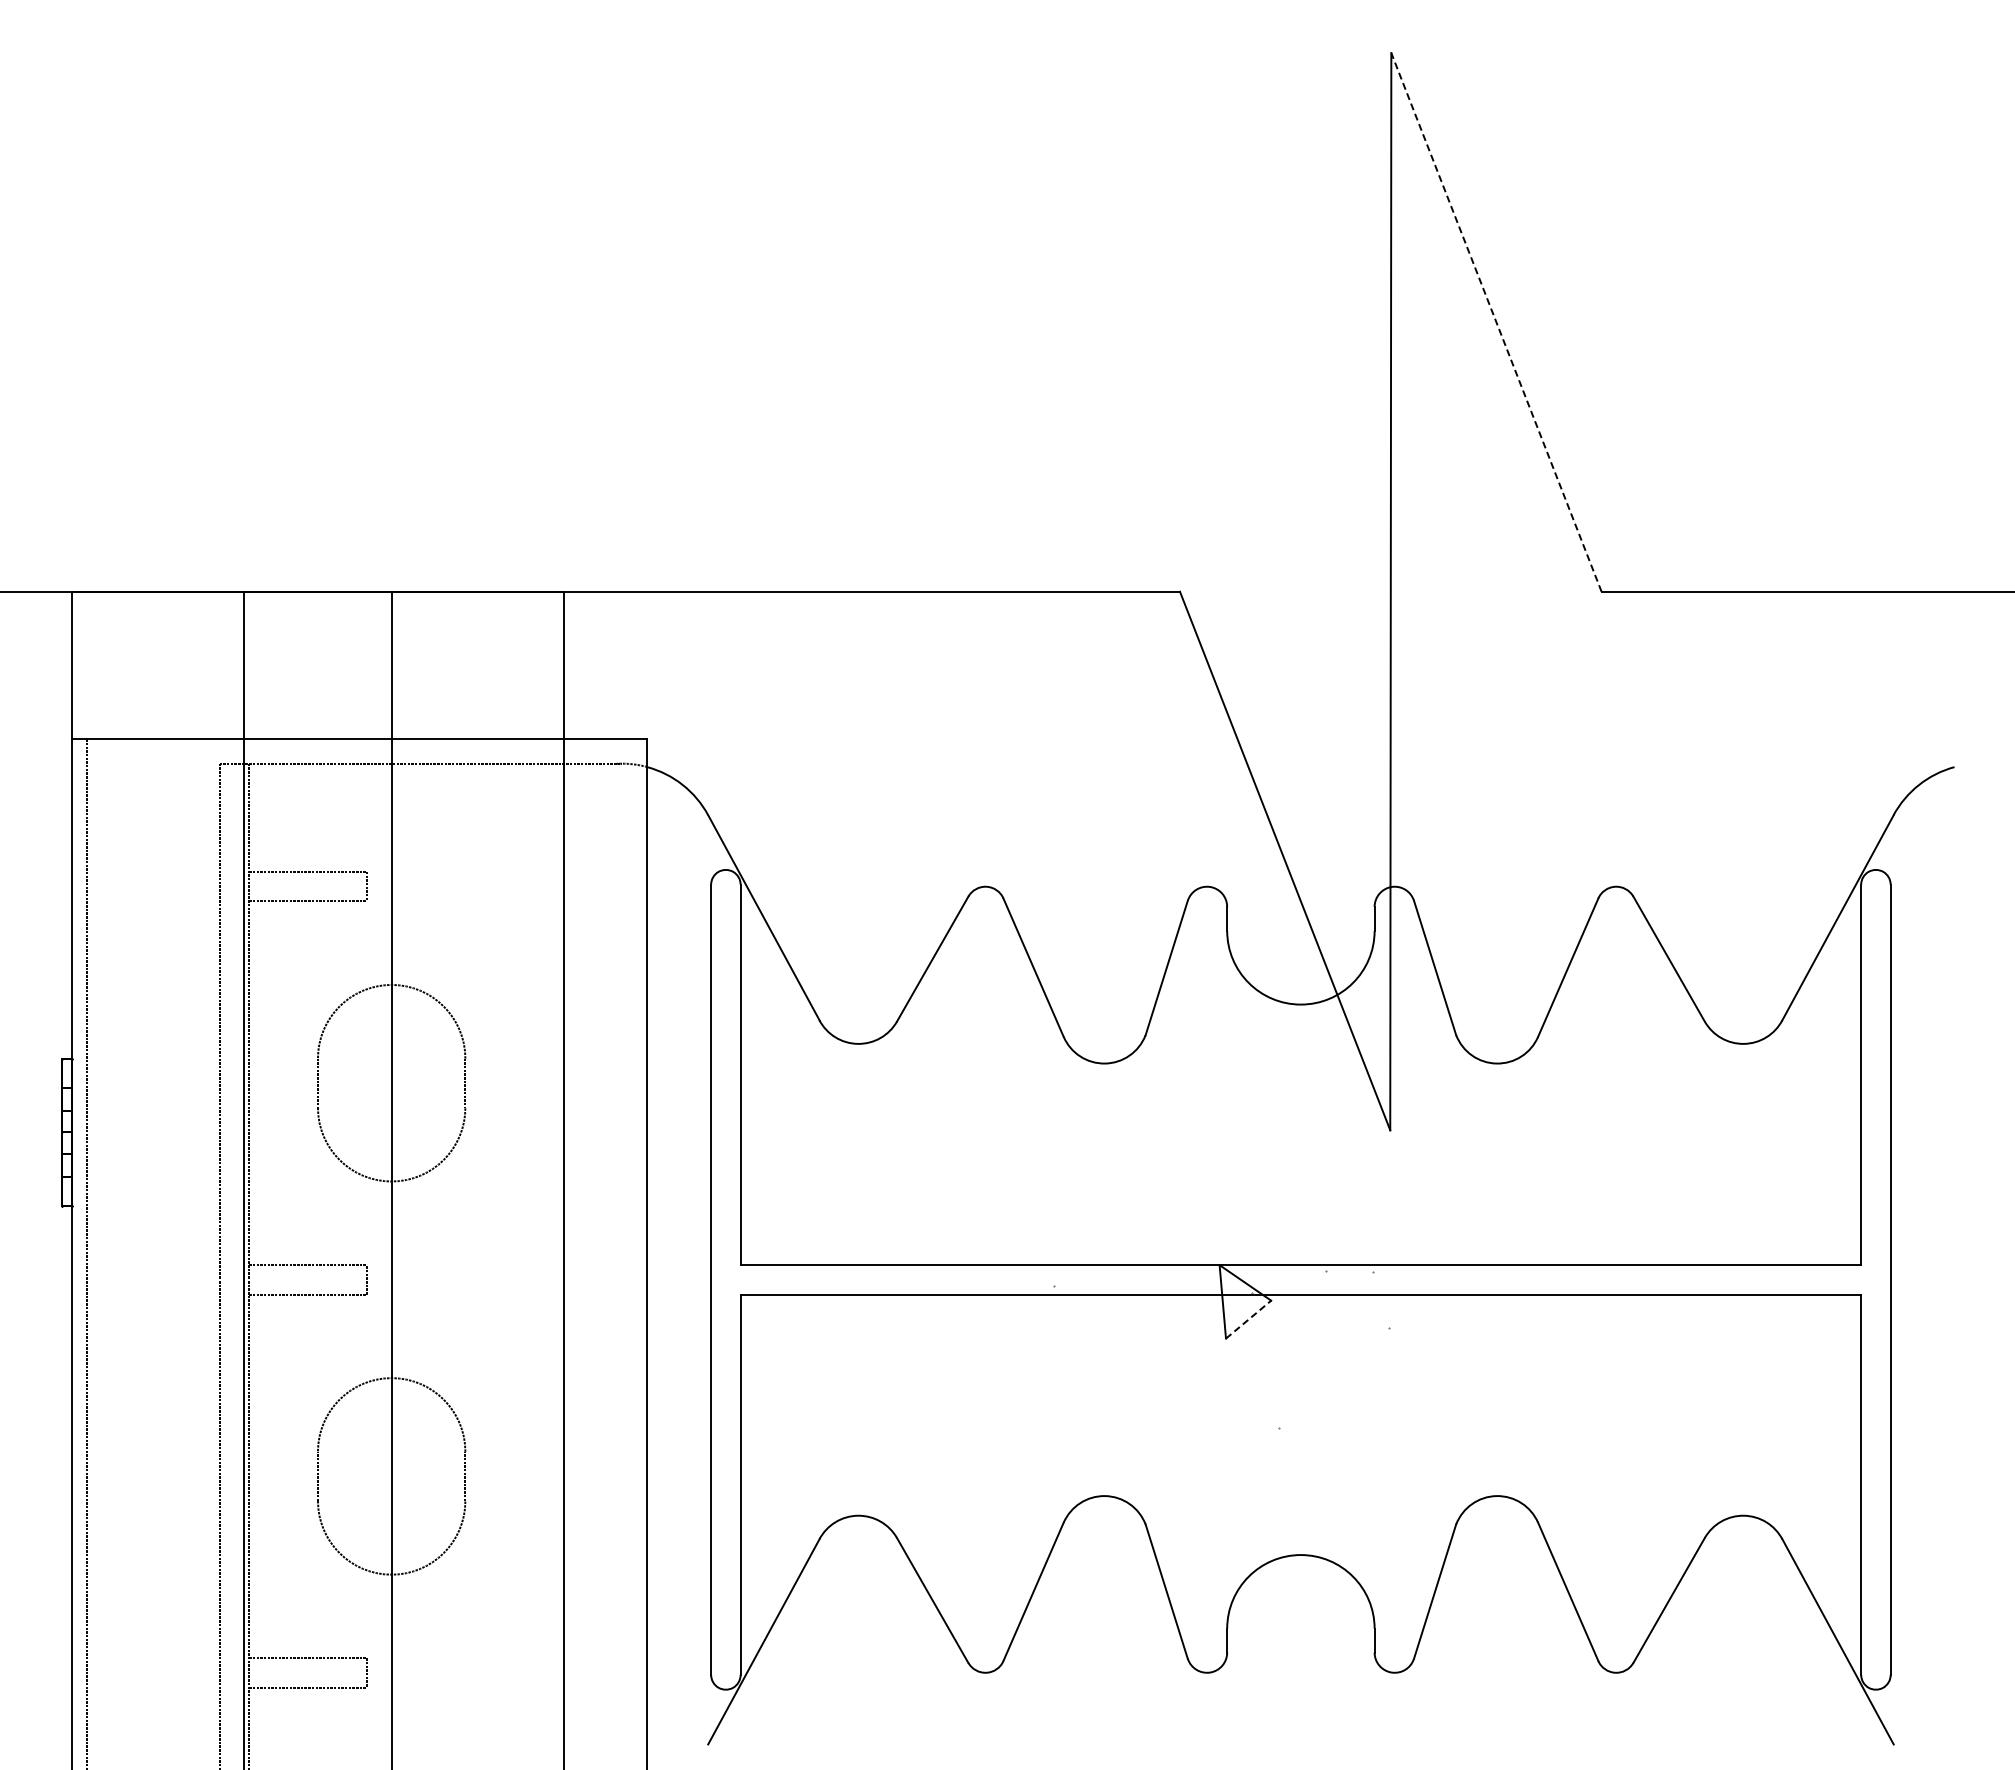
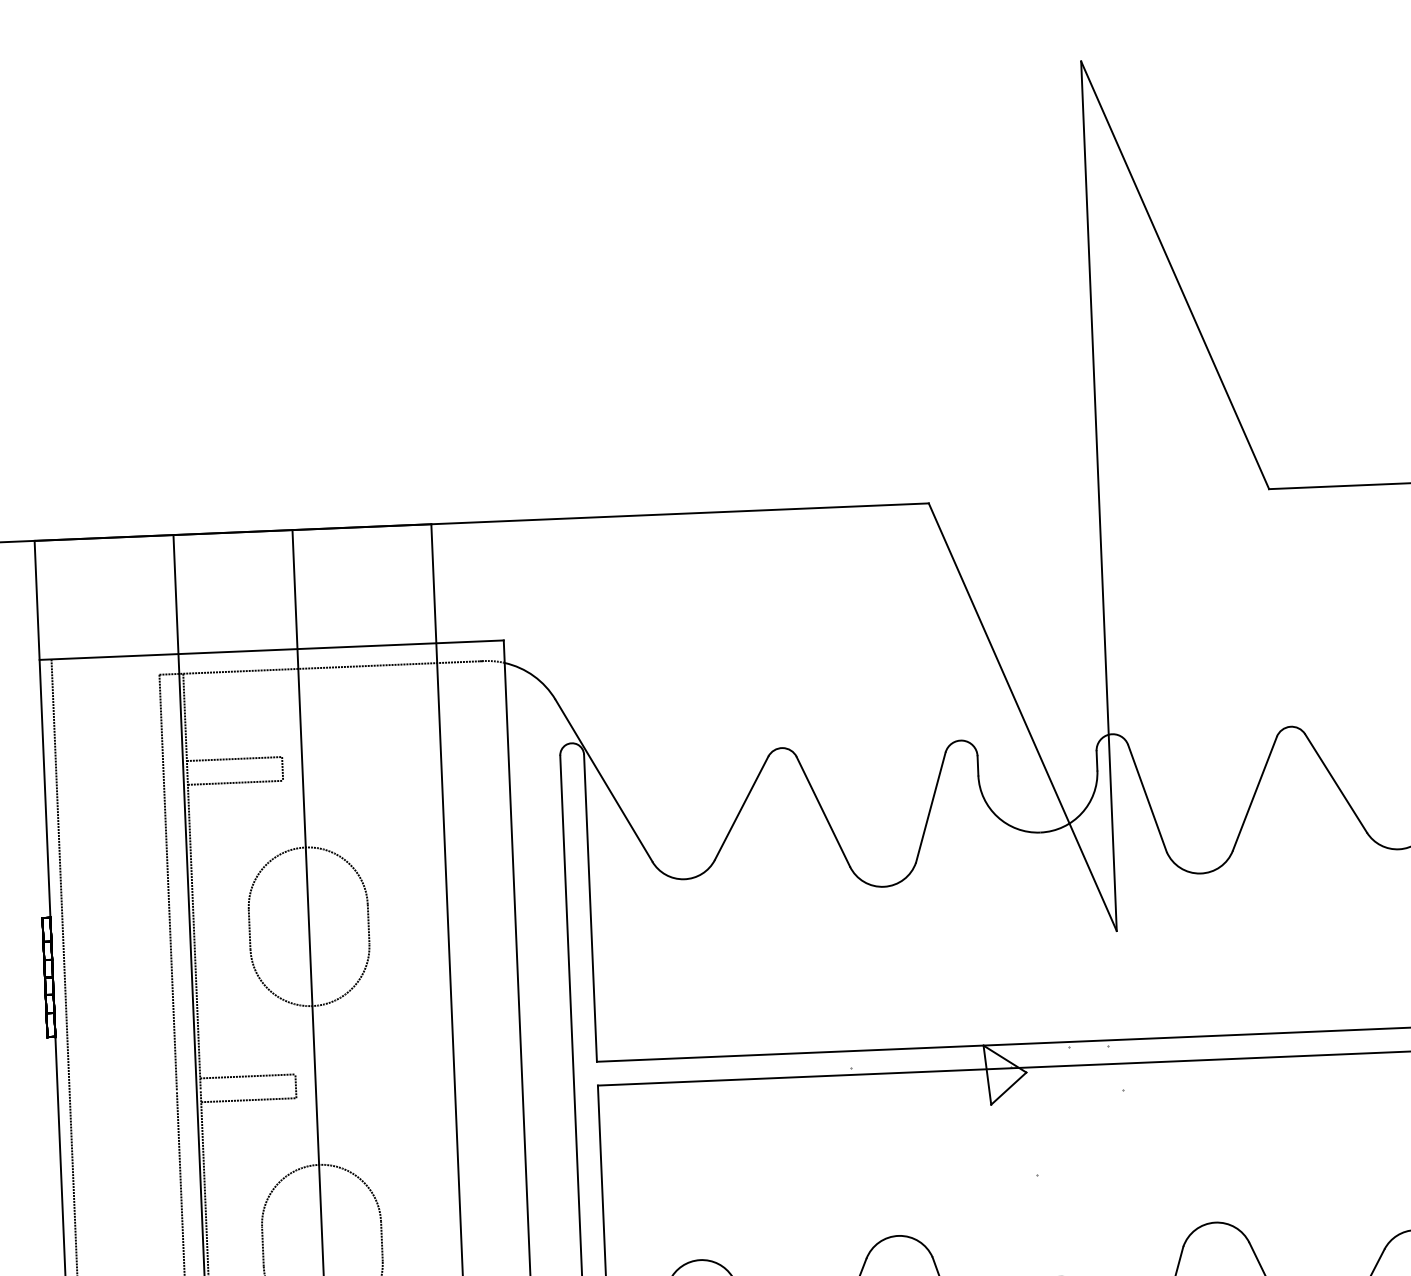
line: (1496, 321) -> (1175, 274), dashed -> solid
line: (1248, 1319) -> (1008, 1088), dashed -> solid

